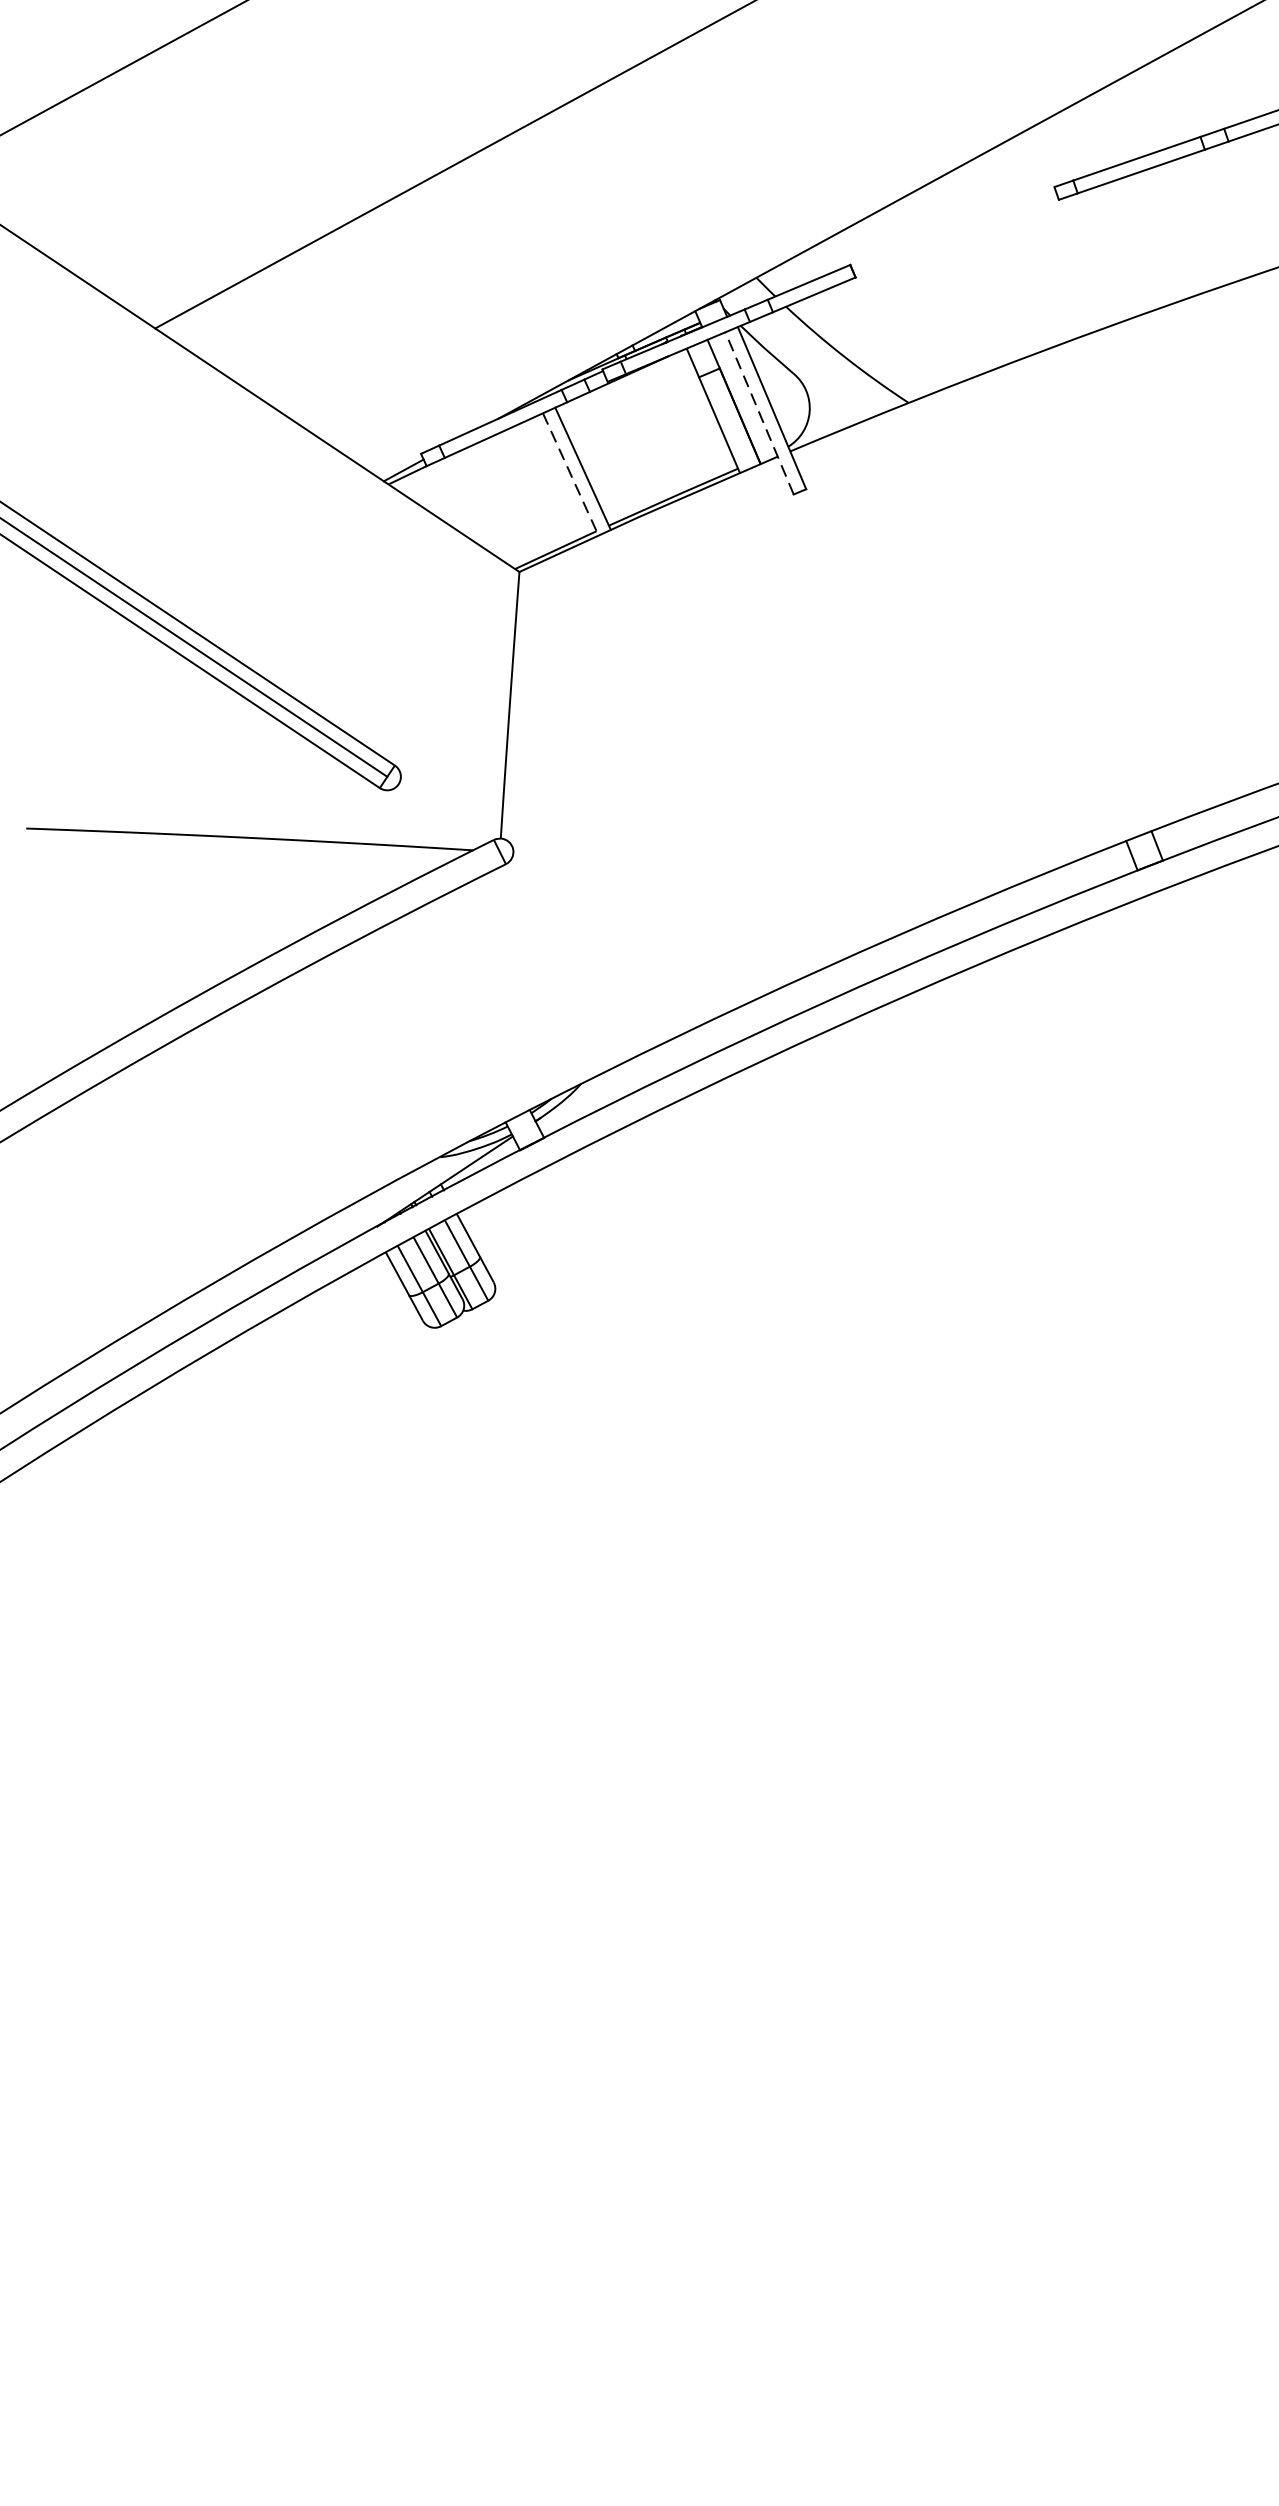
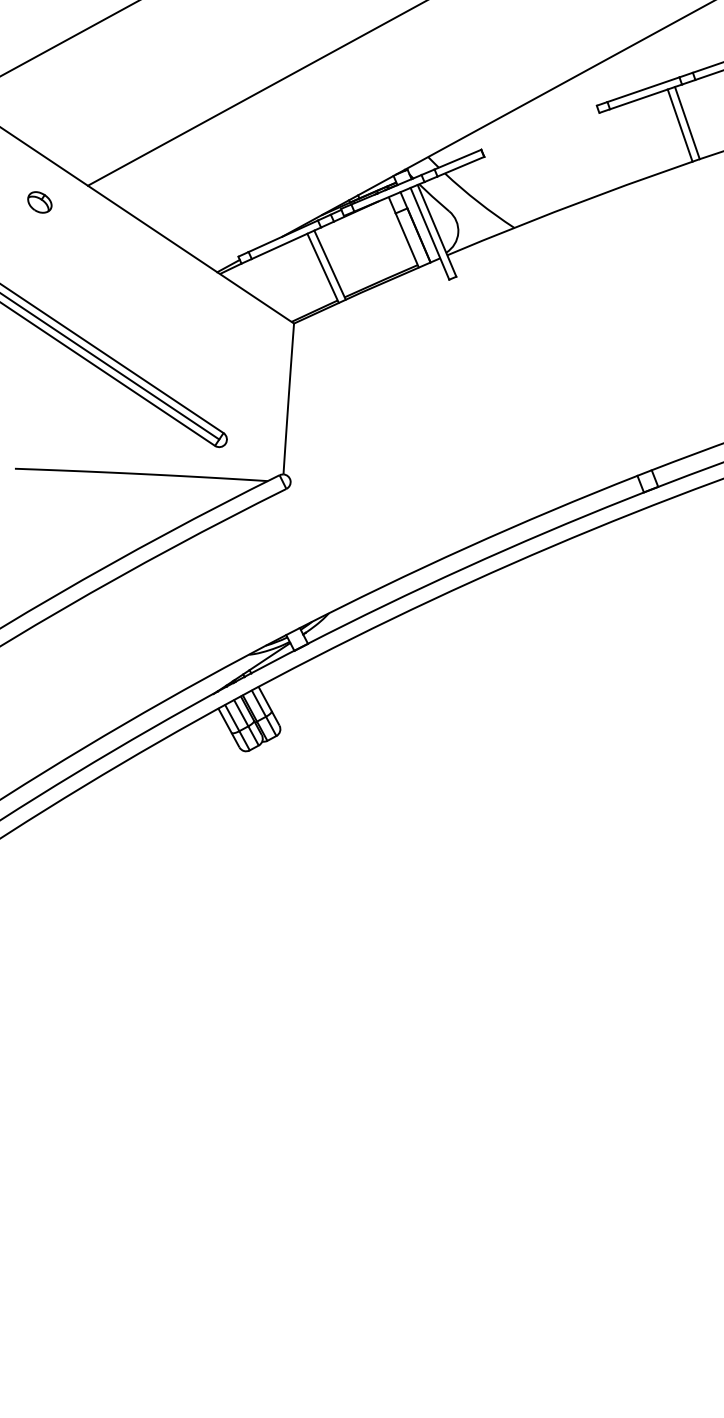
line: (1214, 218) -> (687, 123), added
line: (1200, 222) -> (679, 125), added
part: (69, 358) -> (39, 202), added
line: (758, 412) -> (429, 233), dashed -> solid
line: (571, 474) -> (323, 268), dashed -> solid

